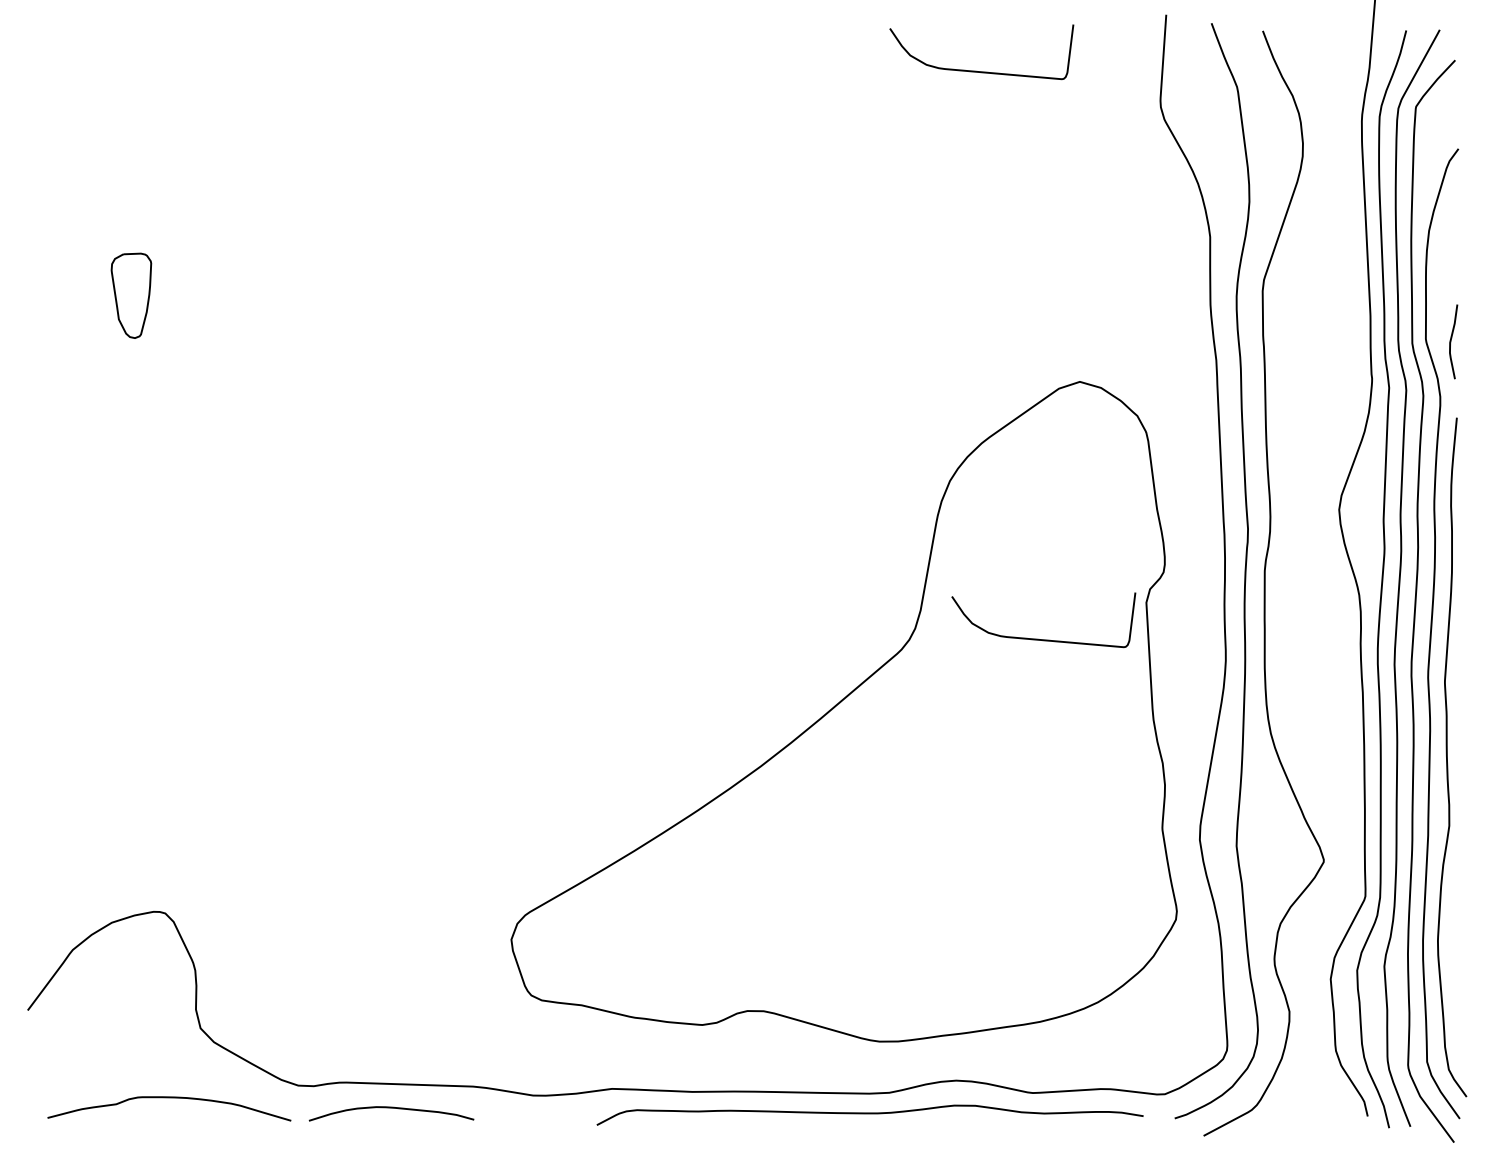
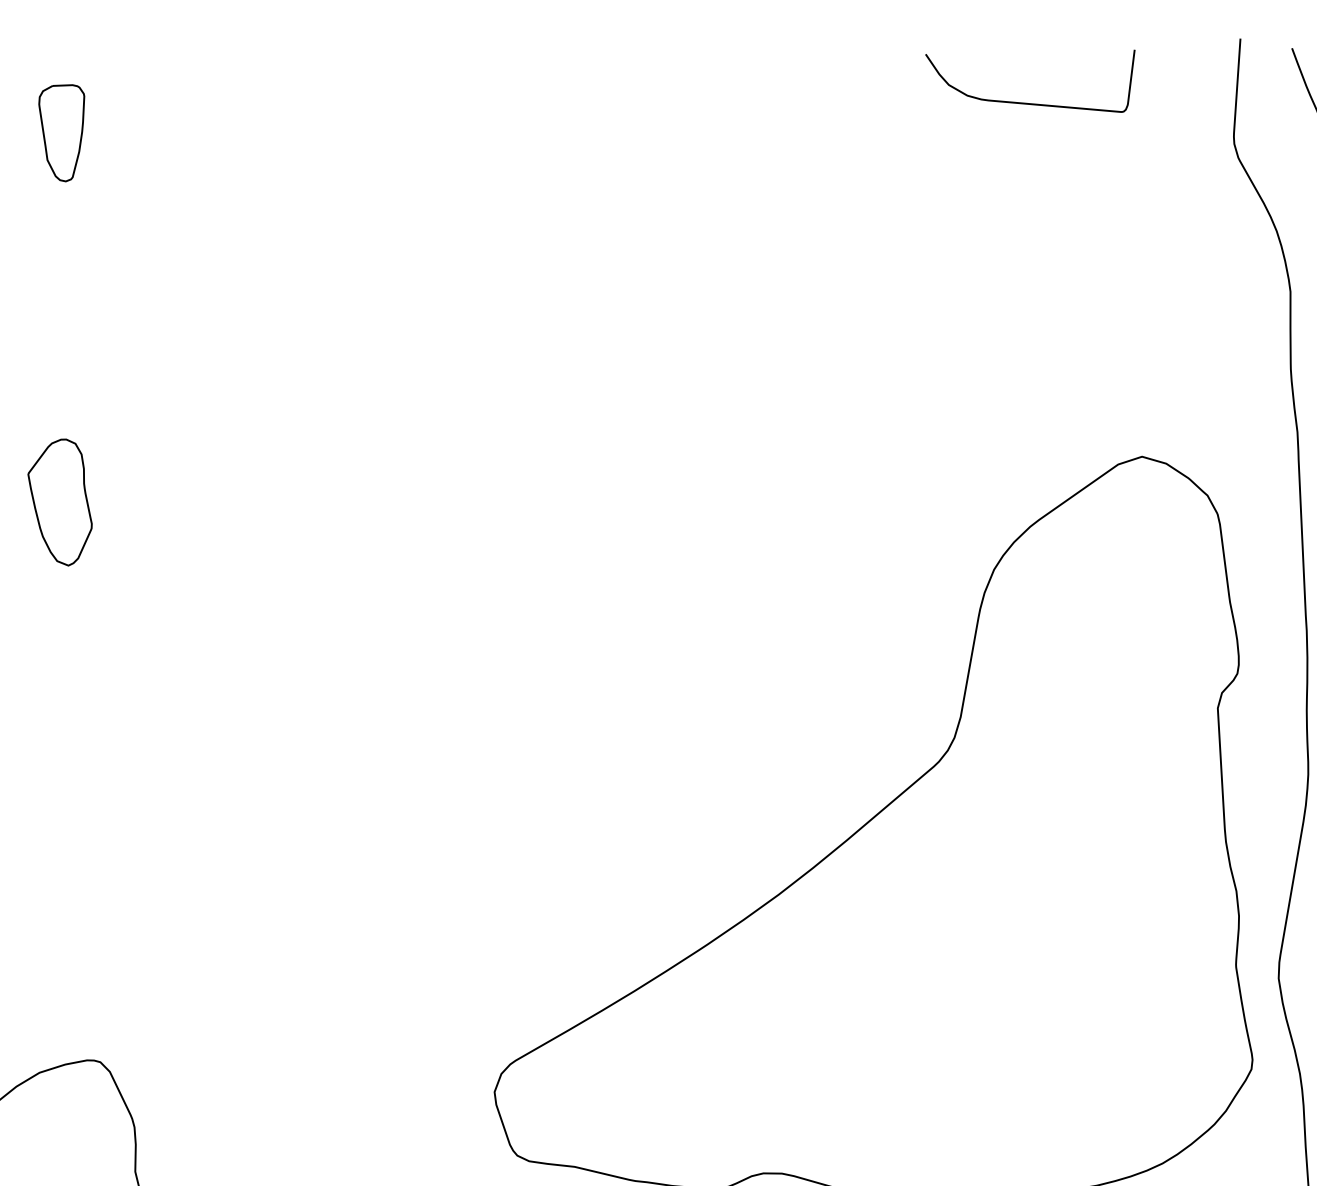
part: (131, 295) -> (61, 132), moved
part: (129, 421) -> (59, 501), added
curve: (1038, 638) -> (1094, 749), removed

